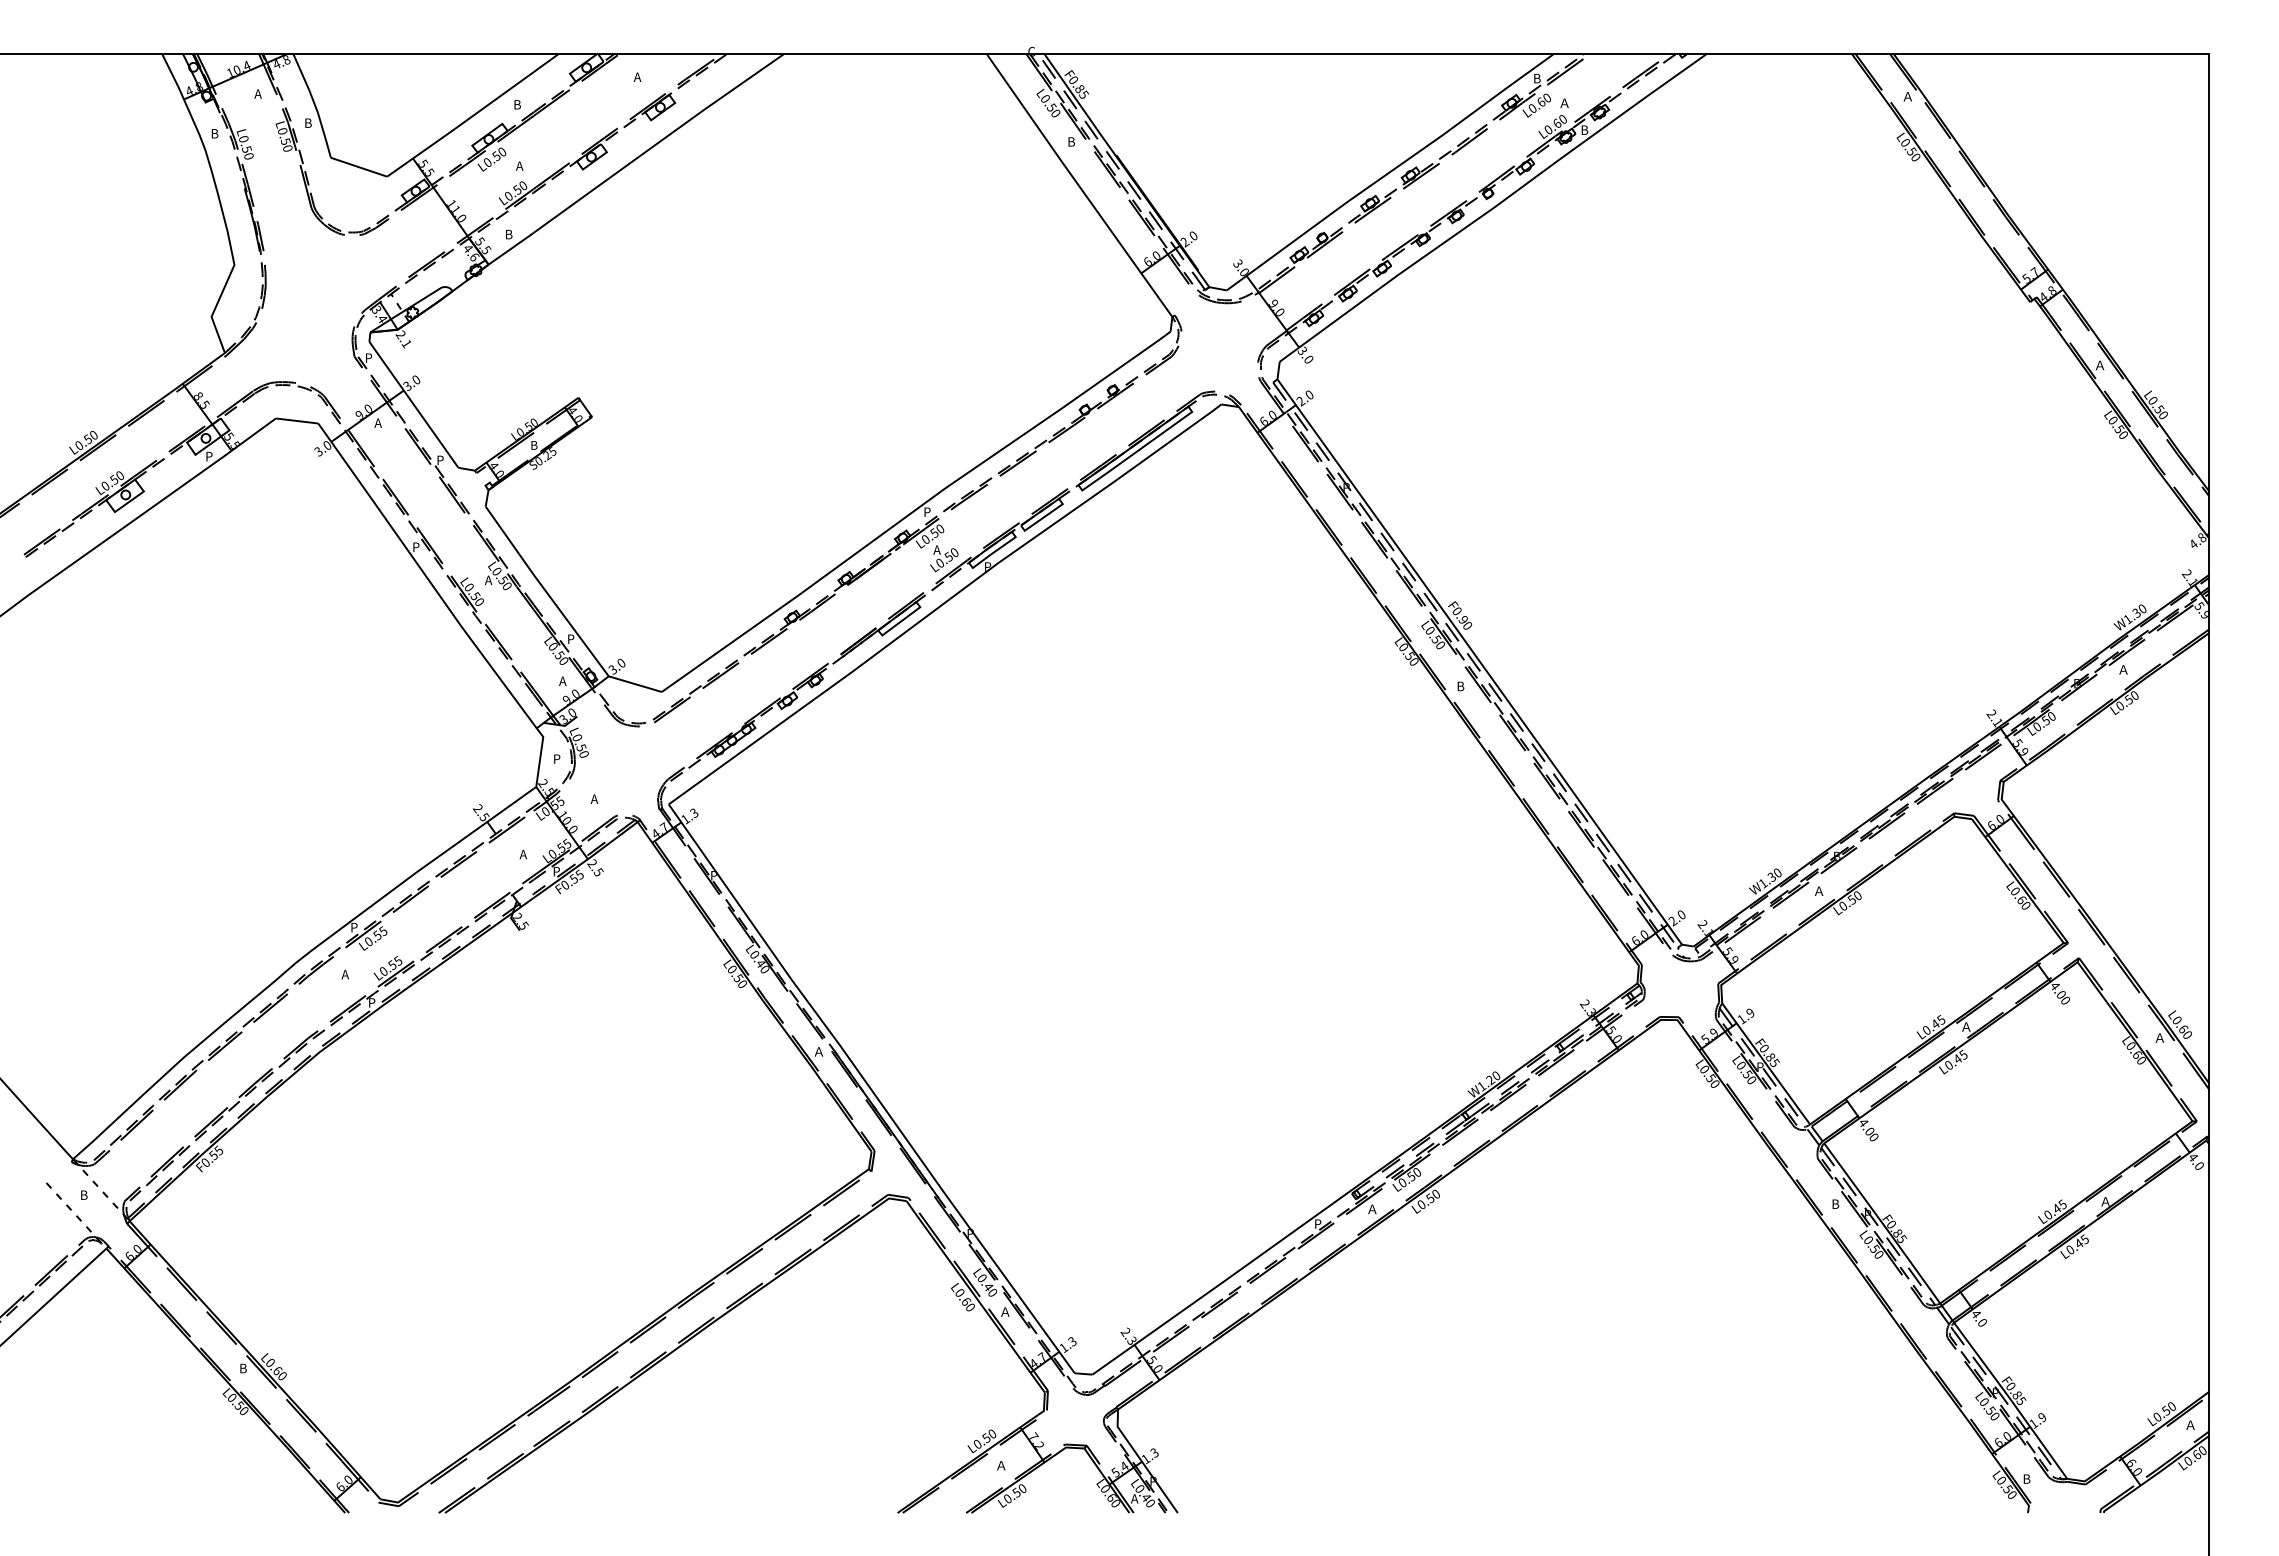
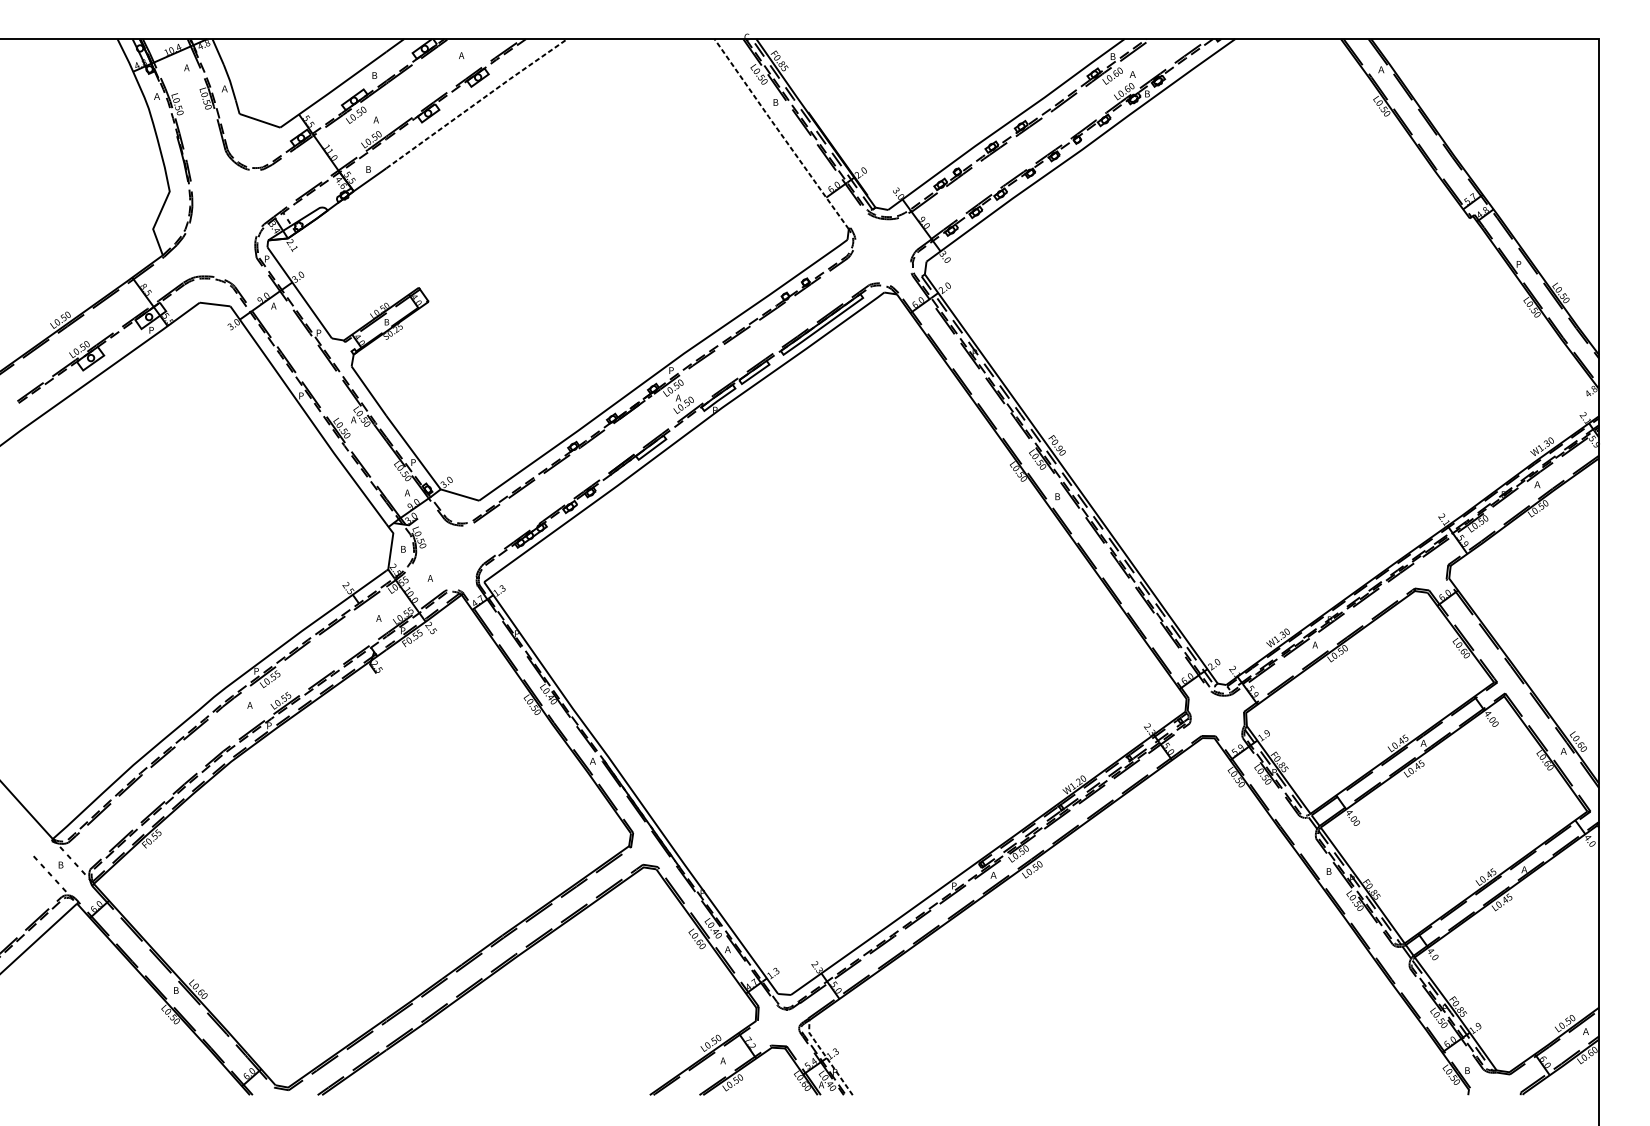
text: (309, 122) -> (224, 88), B -> Ａ
text: (216, 133) -> (156, 96), B -> Ａ
line: (658, 142) -> (476, 102), solid -> dashed
line: (1078, 185) -> (780, 134), solid -> dashed
text: (2099, 365) -> (1520, 264), Ａ -> P
text: (557, 759) -> (403, 549), P -> B
text: (1818, 890) -> (1316, 644), Ａ -> A
line: (1142, 1461) -> (827, 1057), solid -> dashed
text: (1000, 1465) -> (724, 1060), Ａ -> A

